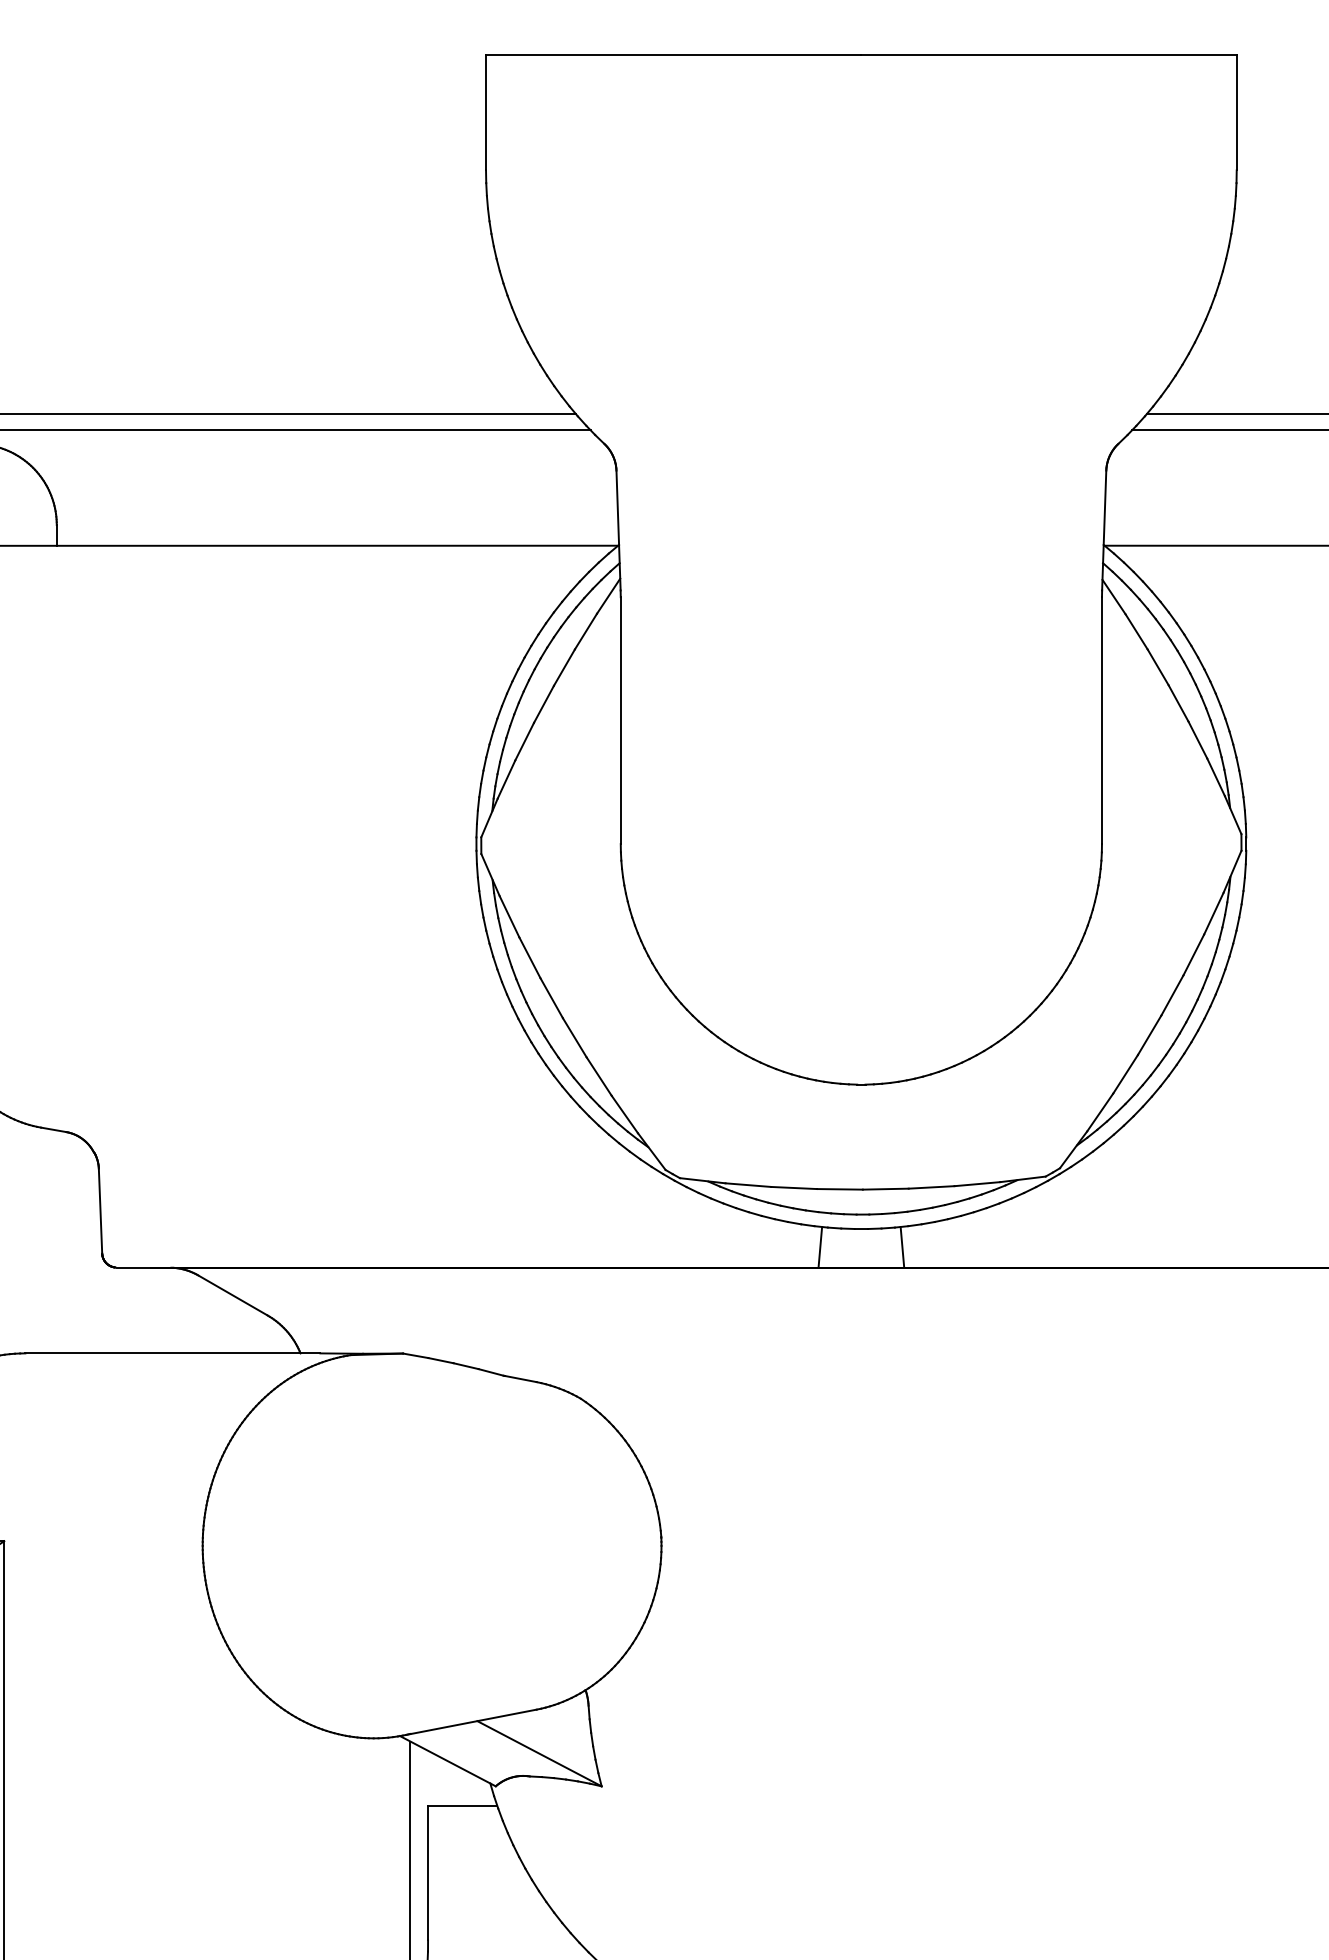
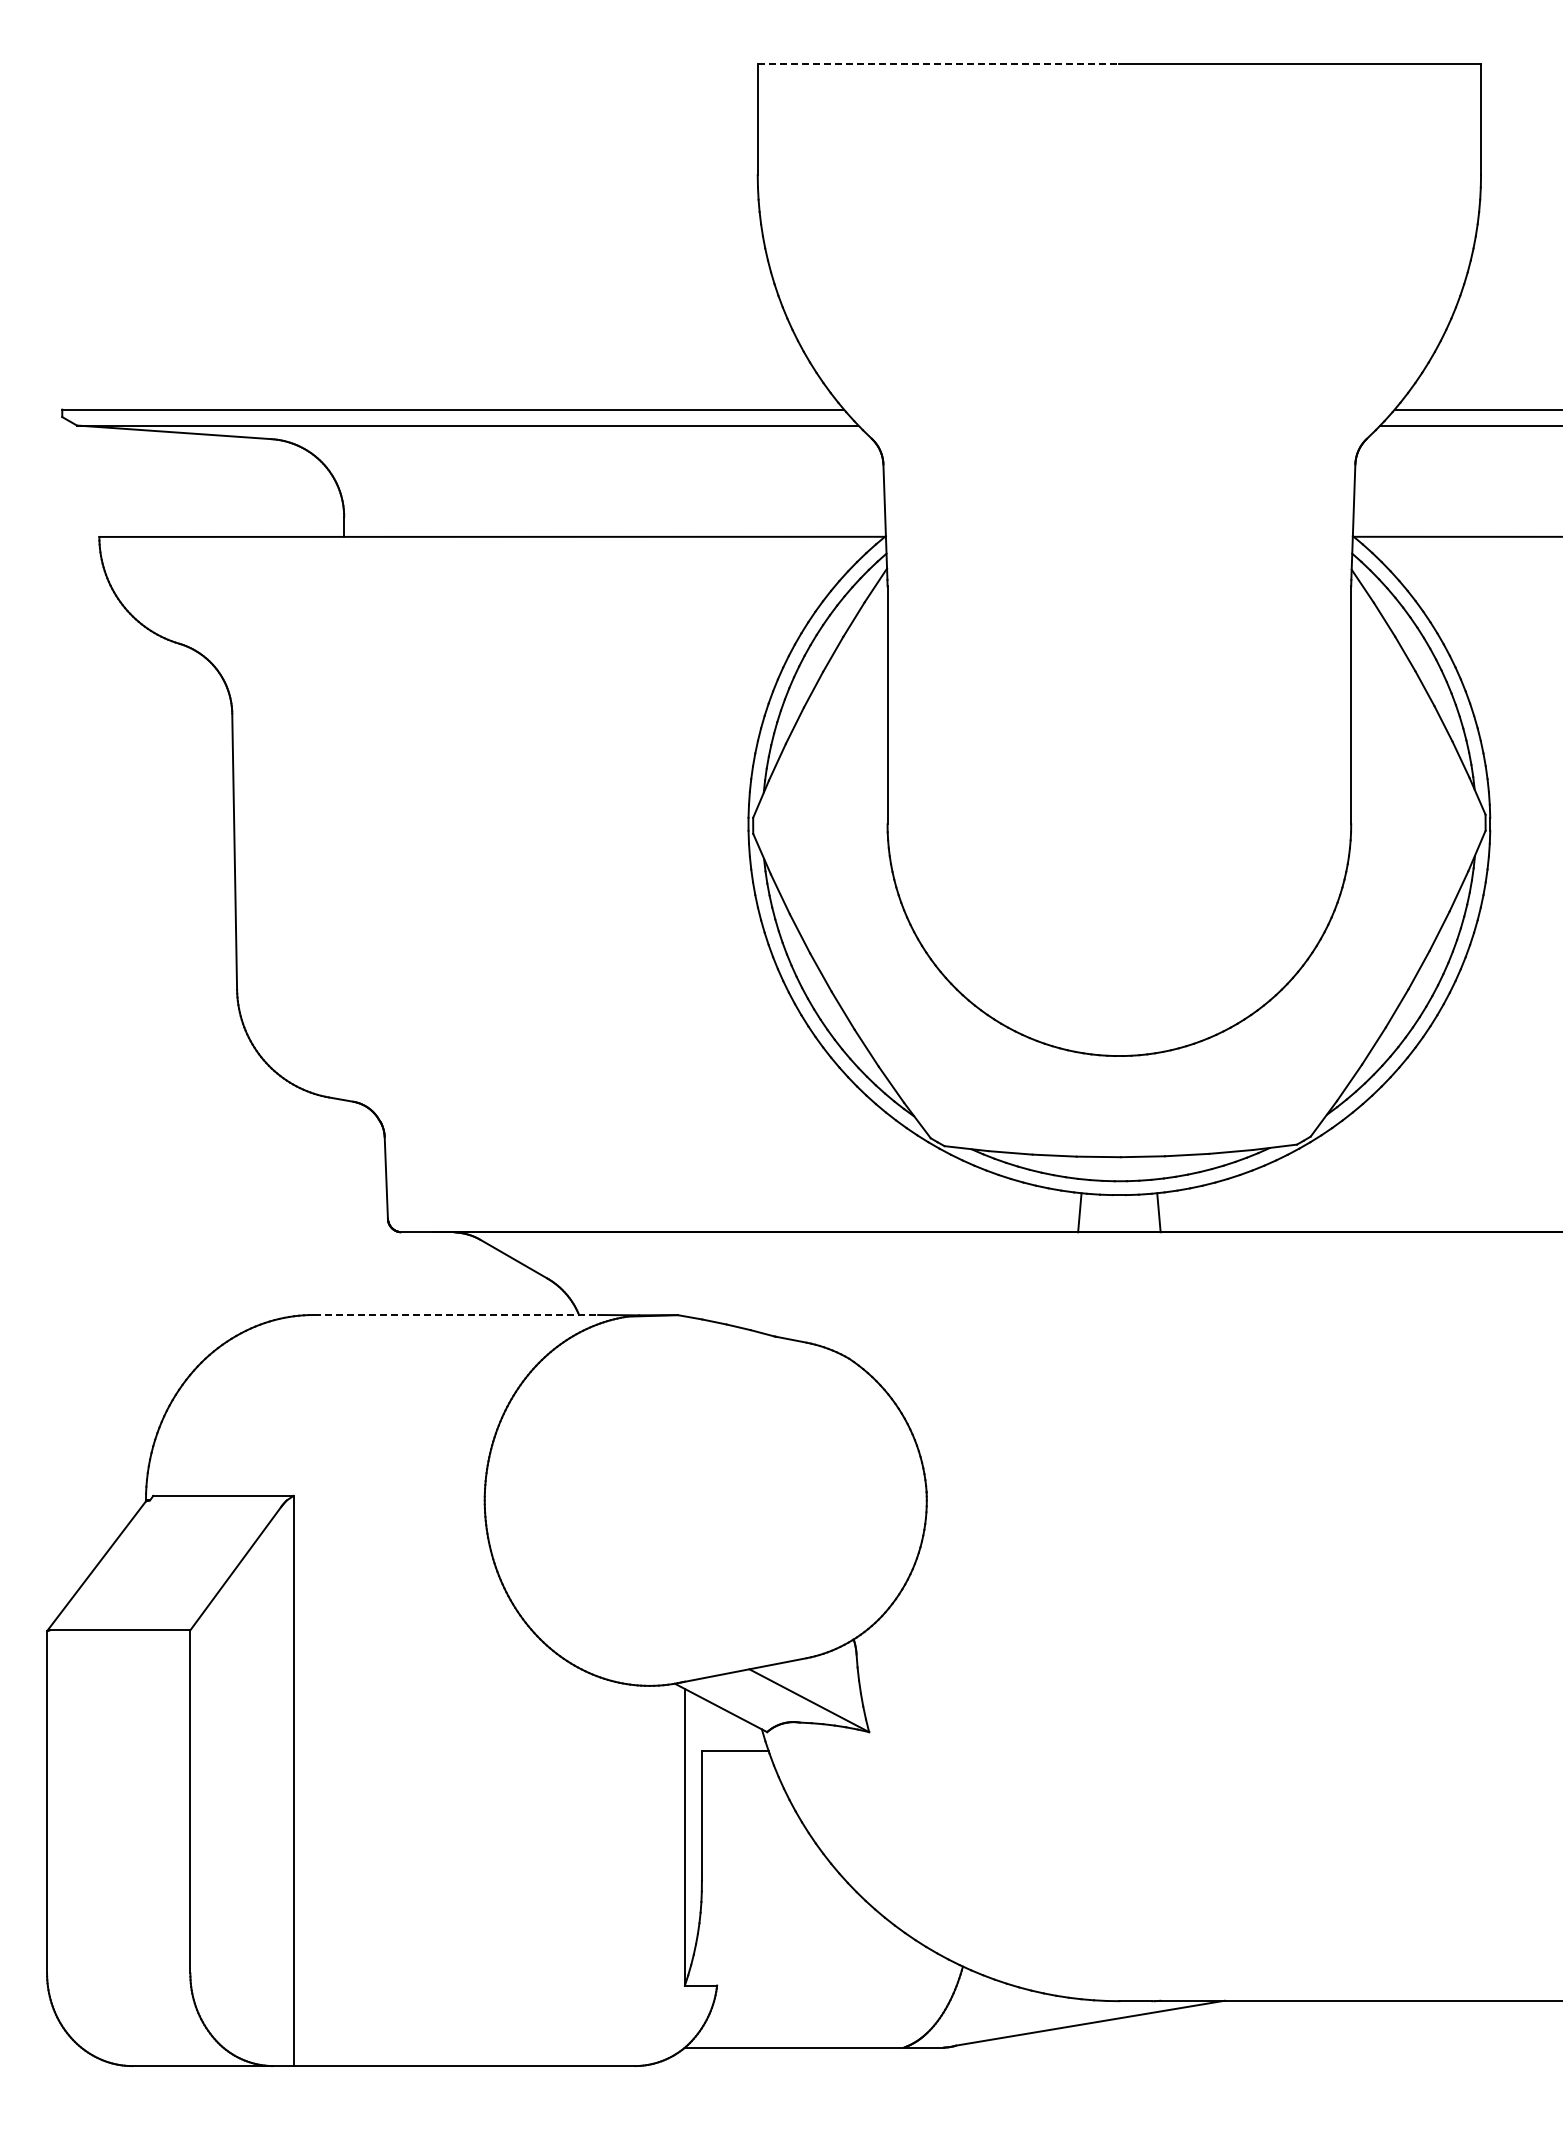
line: (673, 54) -> (938, 63), solid -> dashed
line: (173, 1352) -> (456, 1314), solid -> dashed

